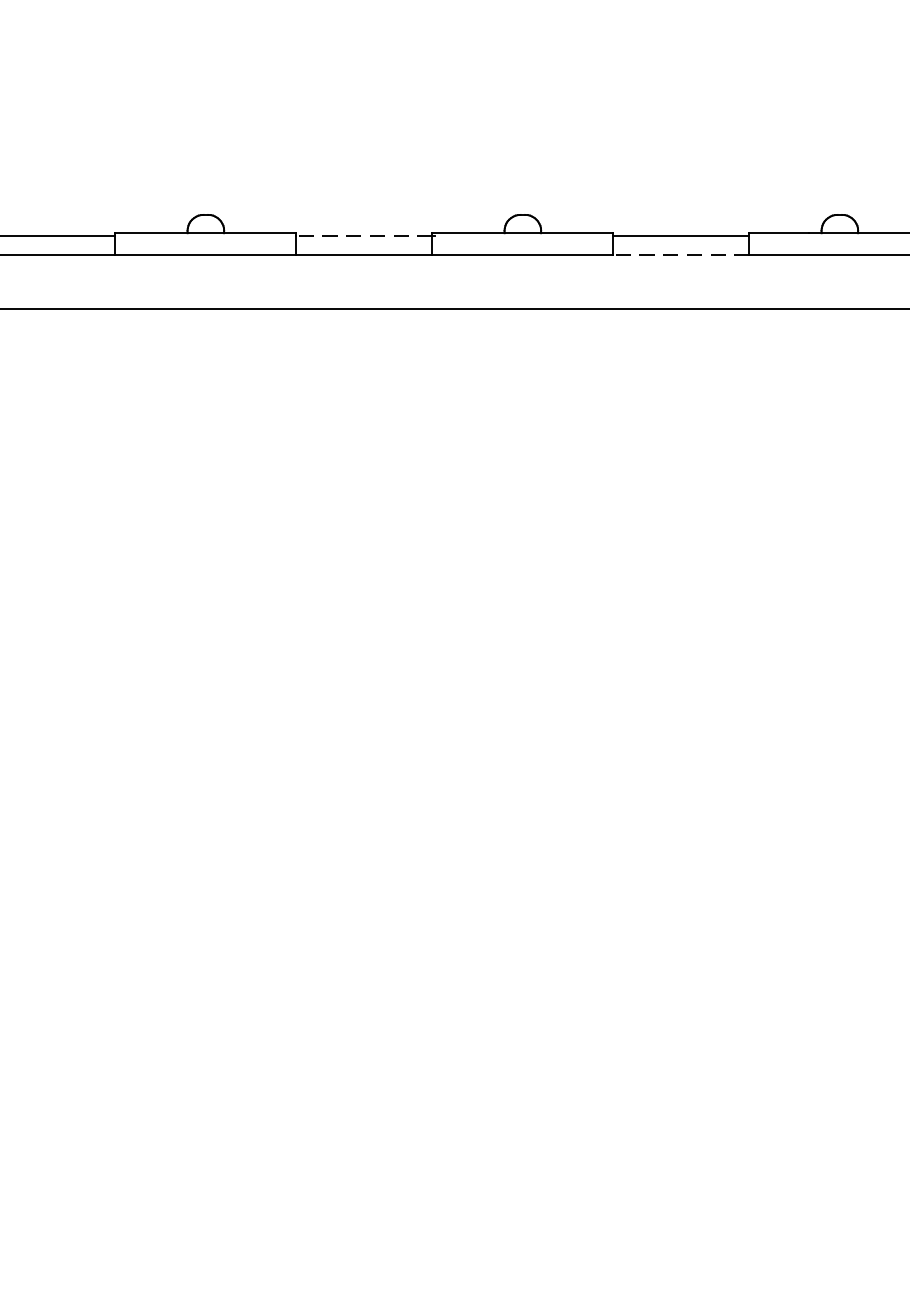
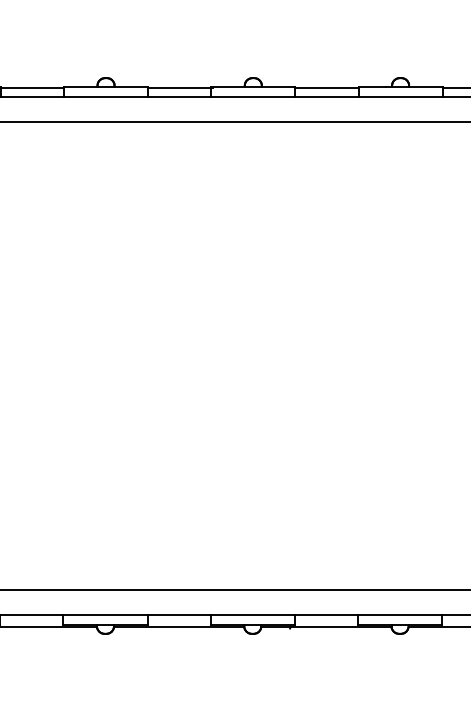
line: (363, 234) -> (179, 87), dashed -> solid
line: (680, 254) -> (326, 96), dashed -> solid

